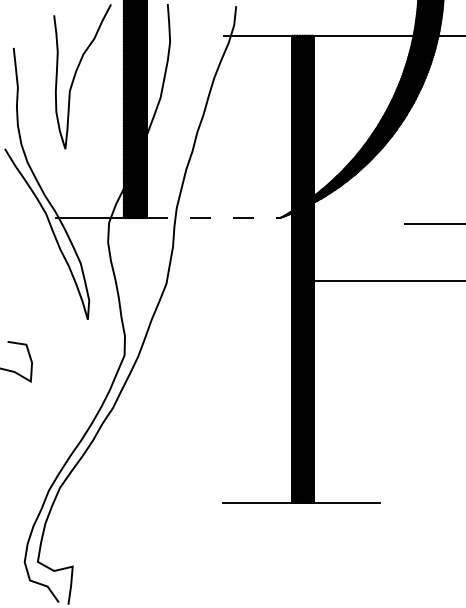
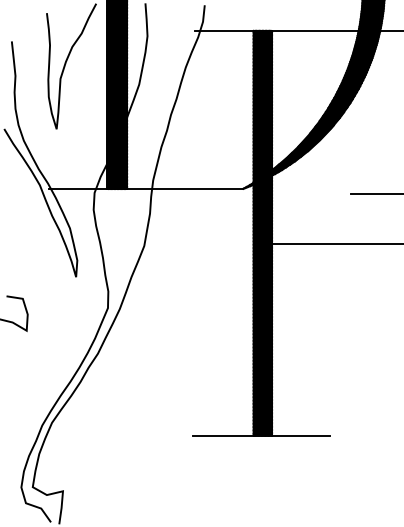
line: (213, 218) -> (185, 189), dashed -> solid

